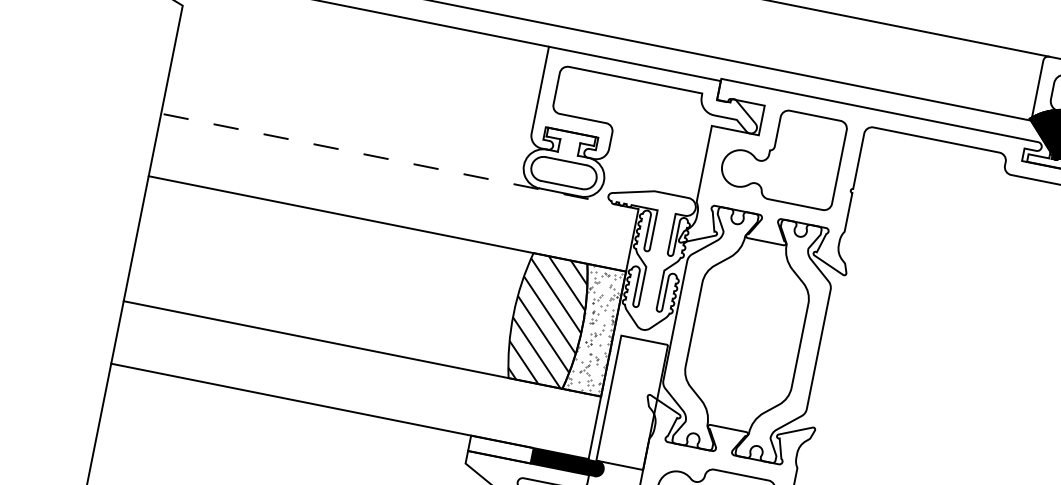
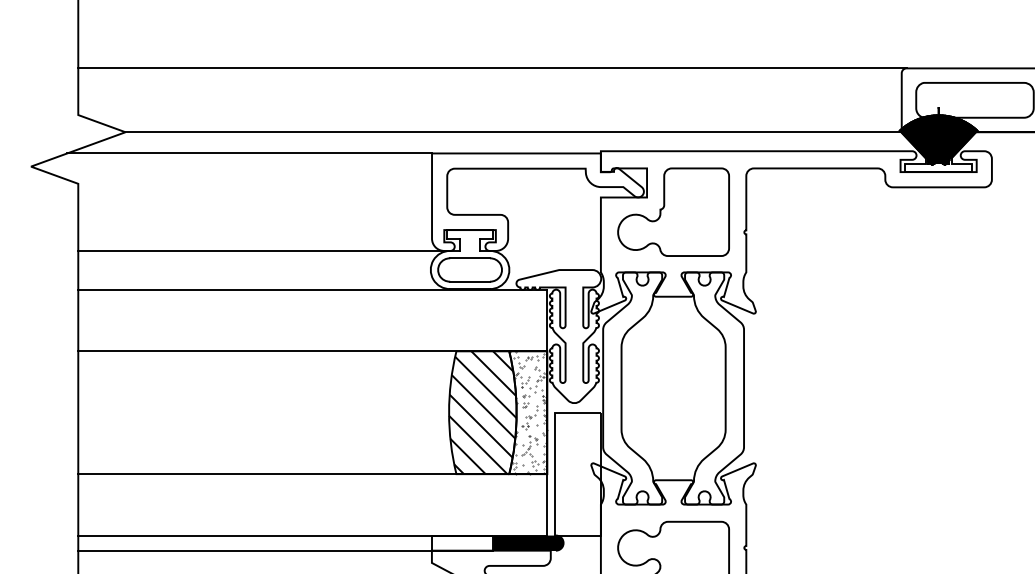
line: (355, 110) -> (261, 250), added
line: (399, 160) -> (312, 289), dashed -> solid
line: (287, 414) -> (254, 550), added

